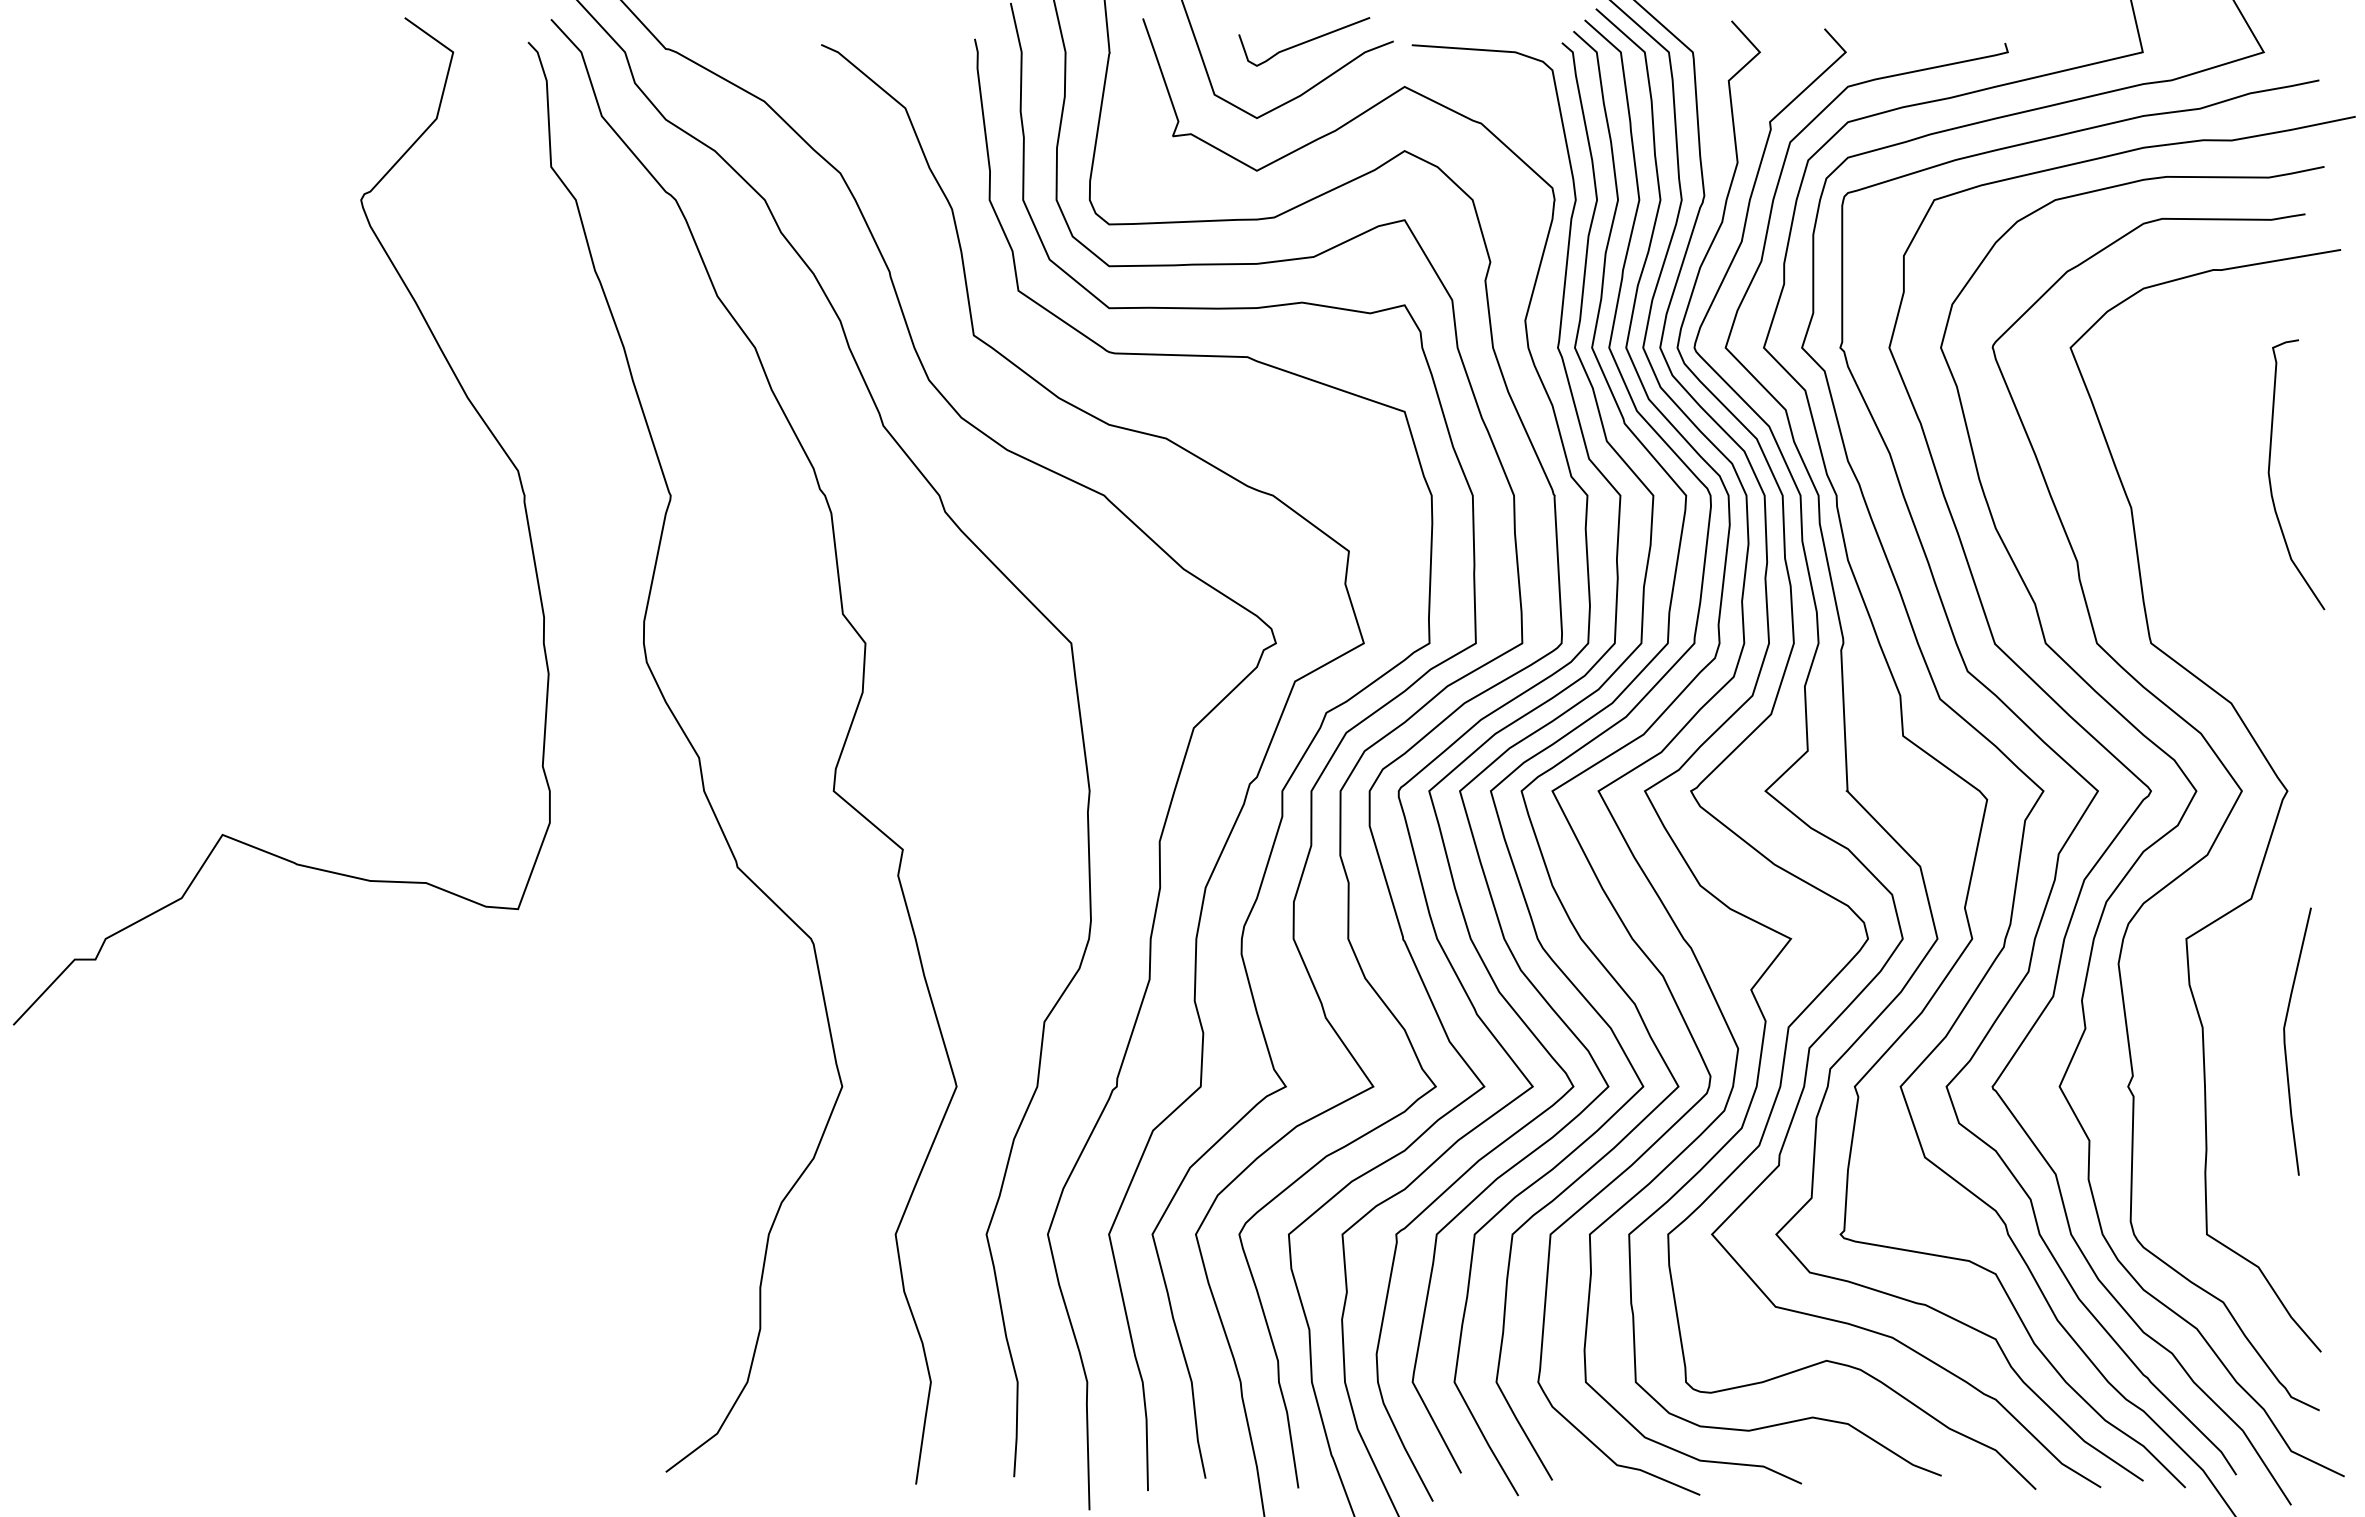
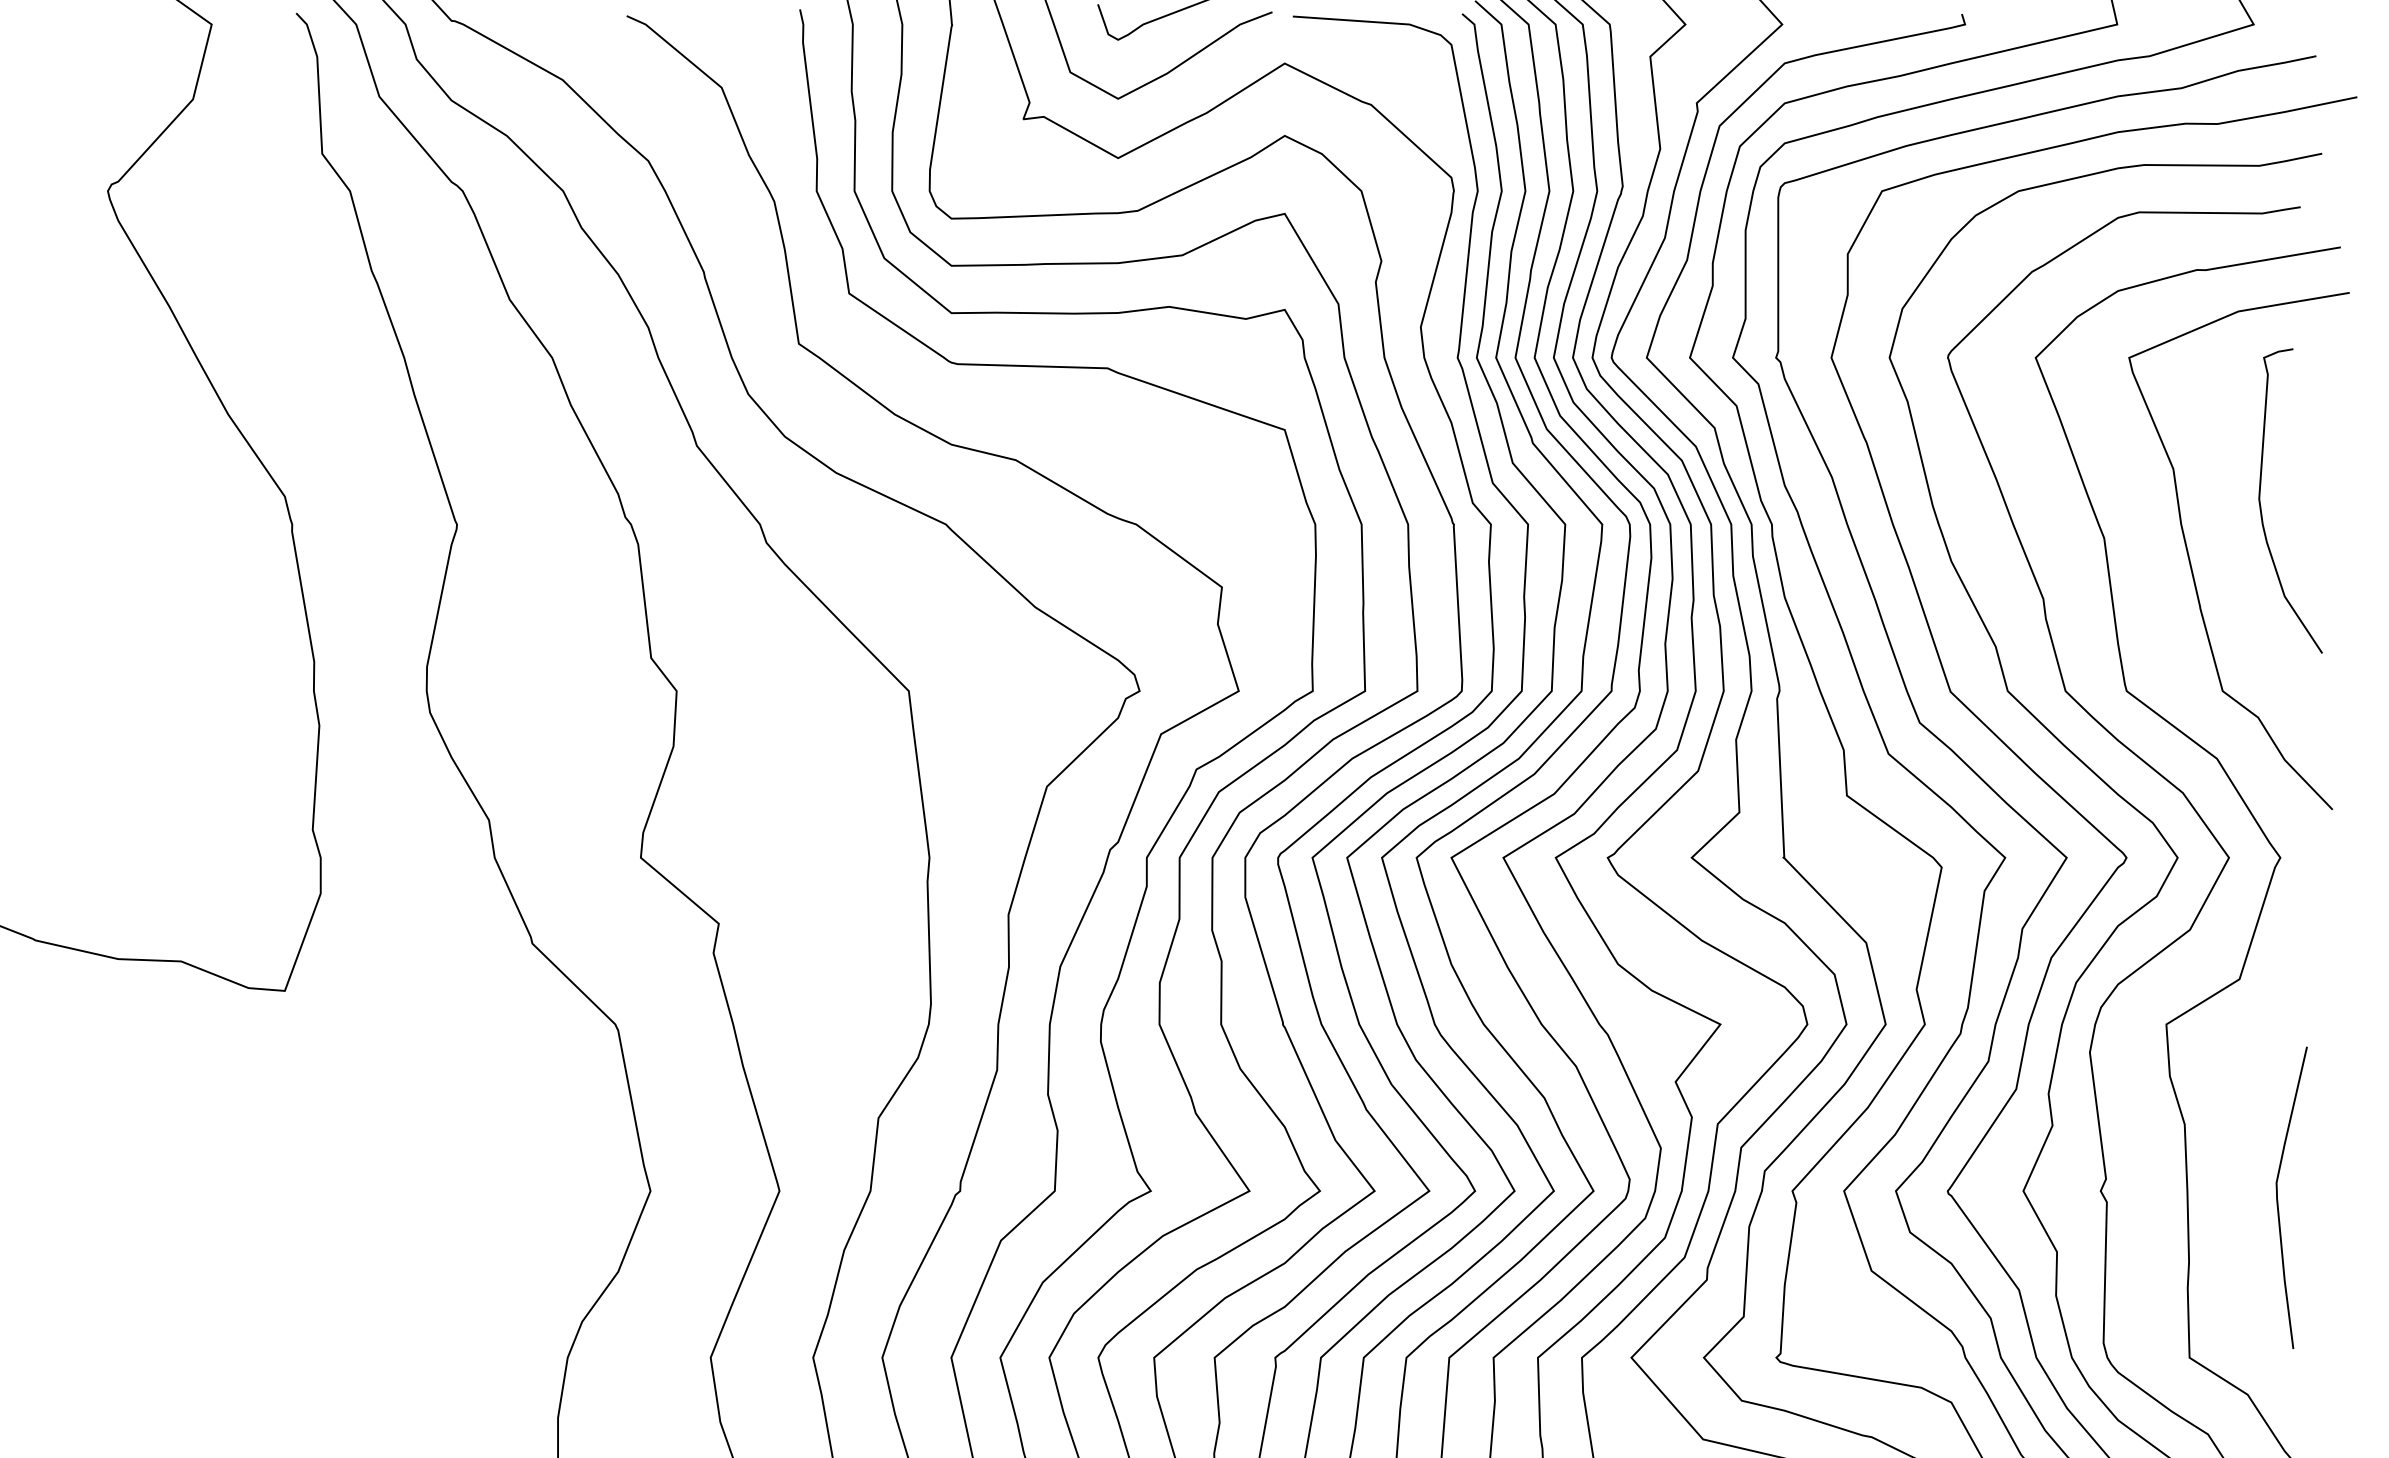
curve: (2207, 524) -> (2190, 557), added
curve: (2285, 1041) -> (2278, 1197), moved

